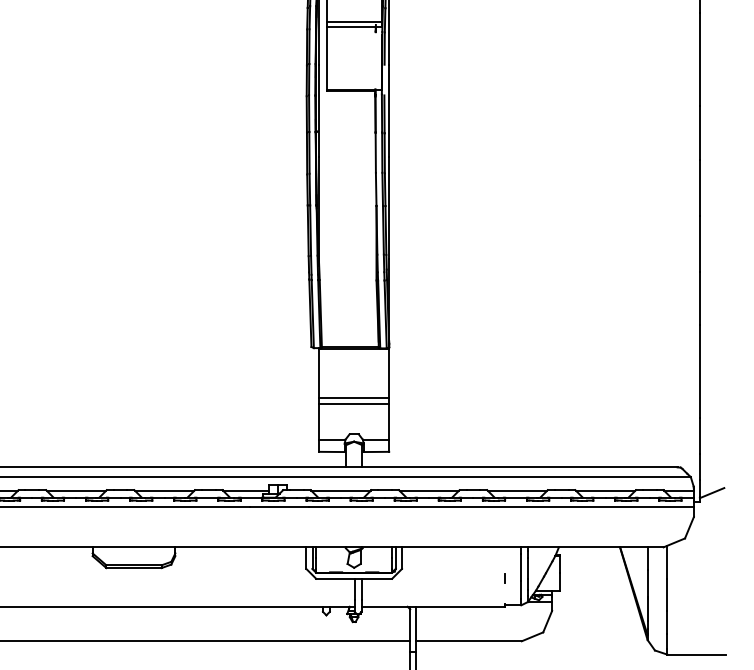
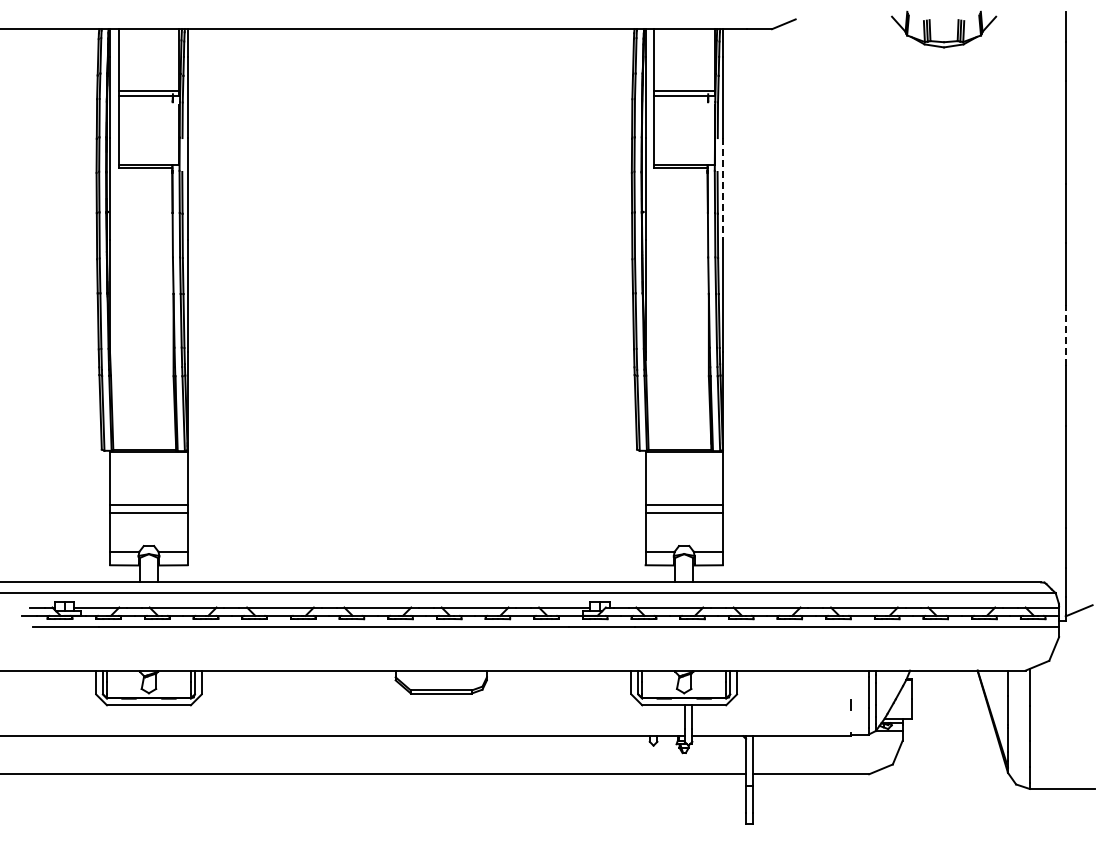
line: (388, 110) -> (722, 188), solid -> dashed
line: (699, 243) -> (1065, 335), solid -> dashed

